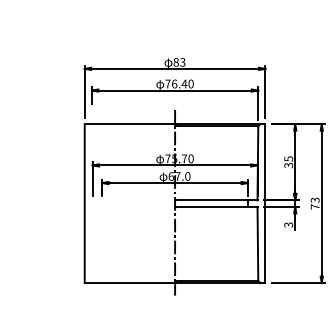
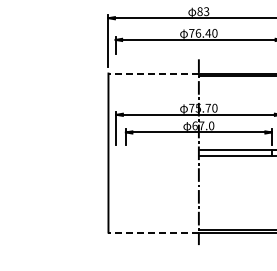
line: (129, 124) -> (153, 73), solid -> dashed
line: (129, 283) -> (153, 232), solid -> dashed

